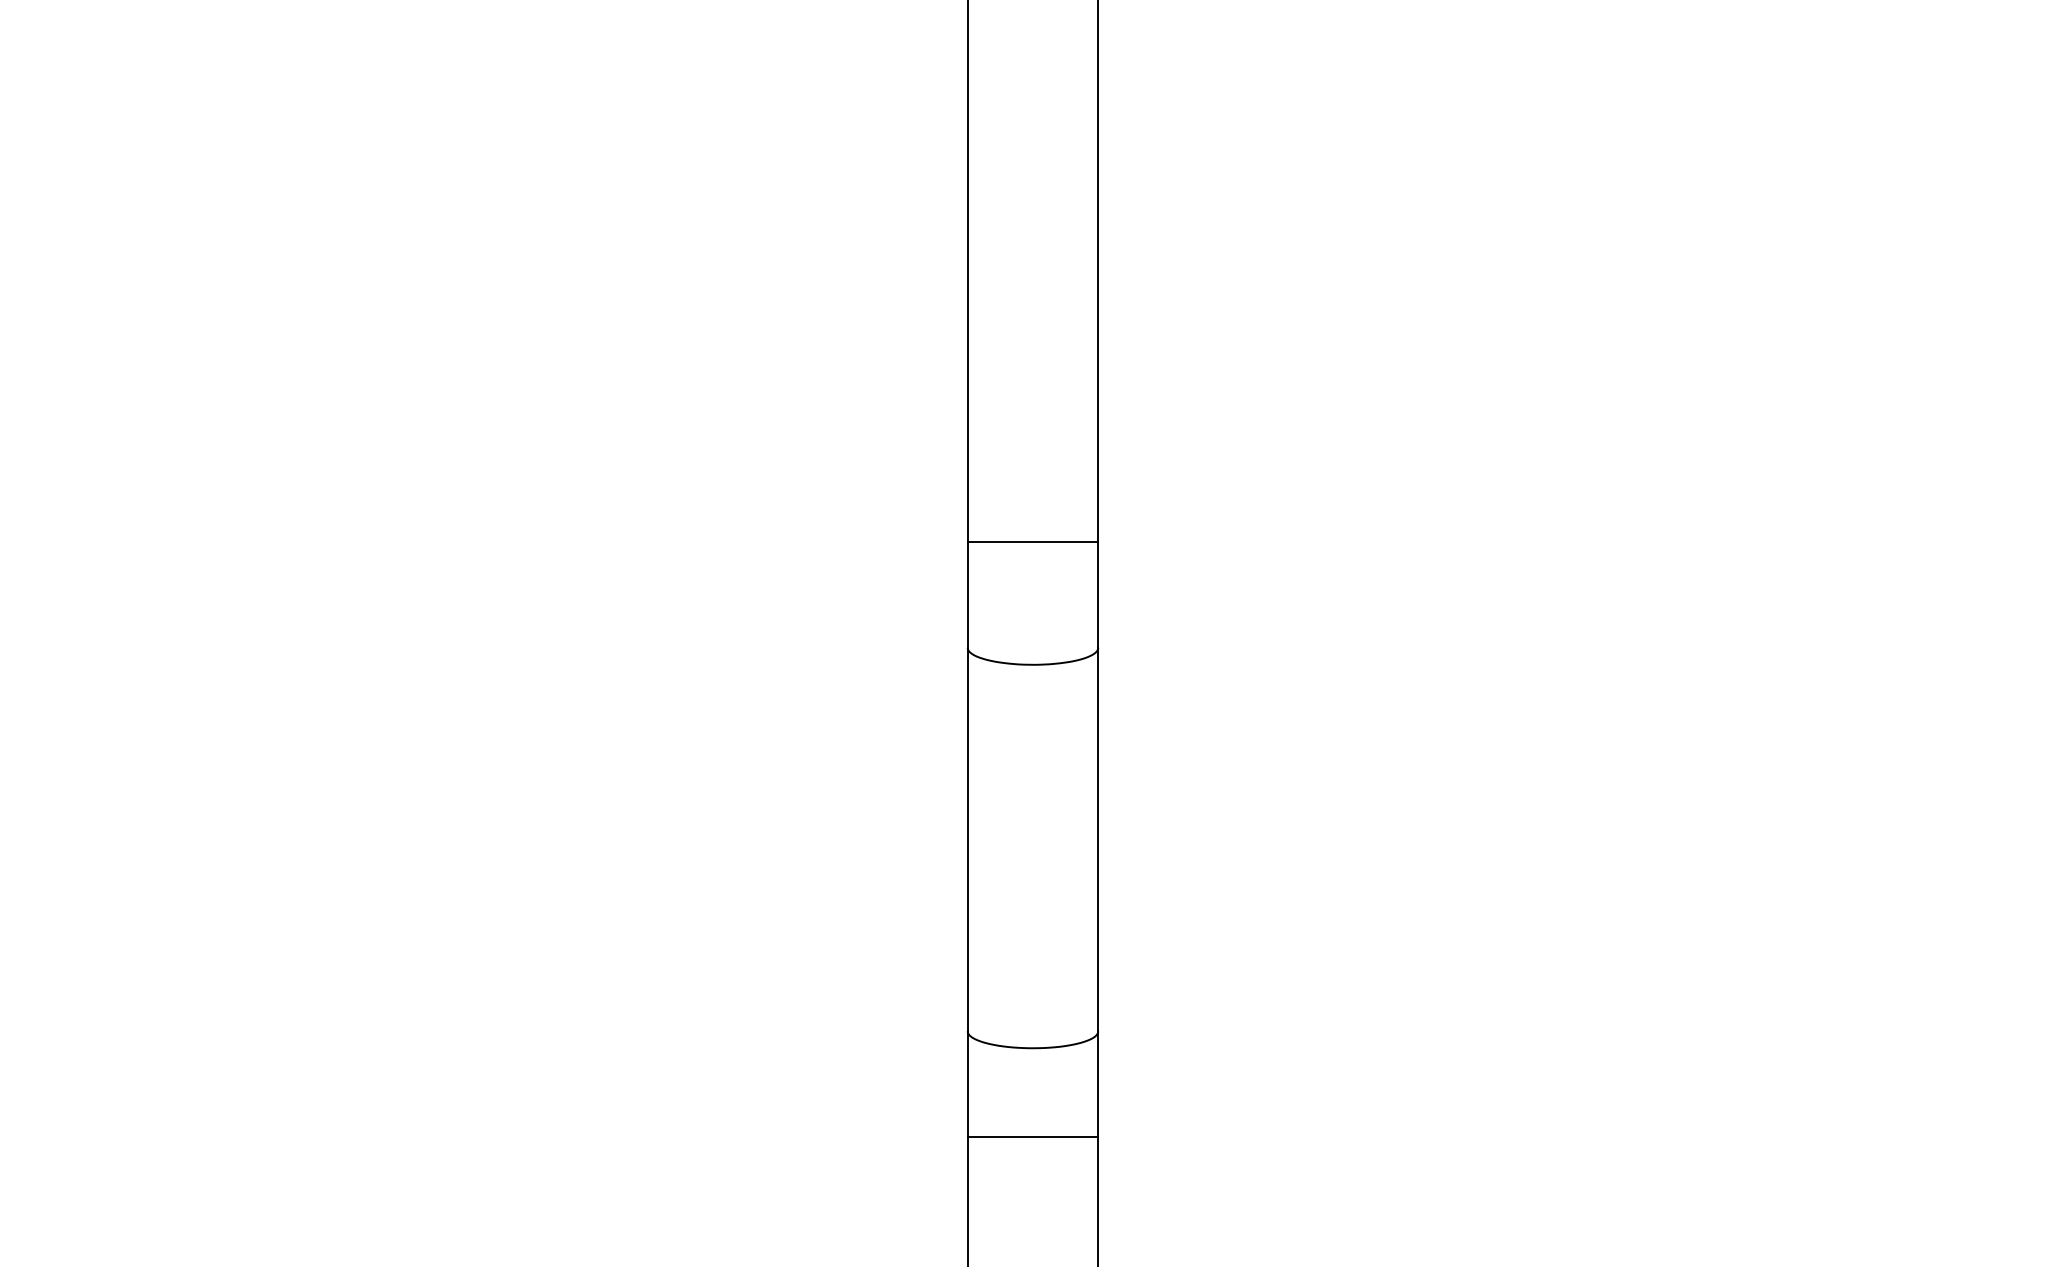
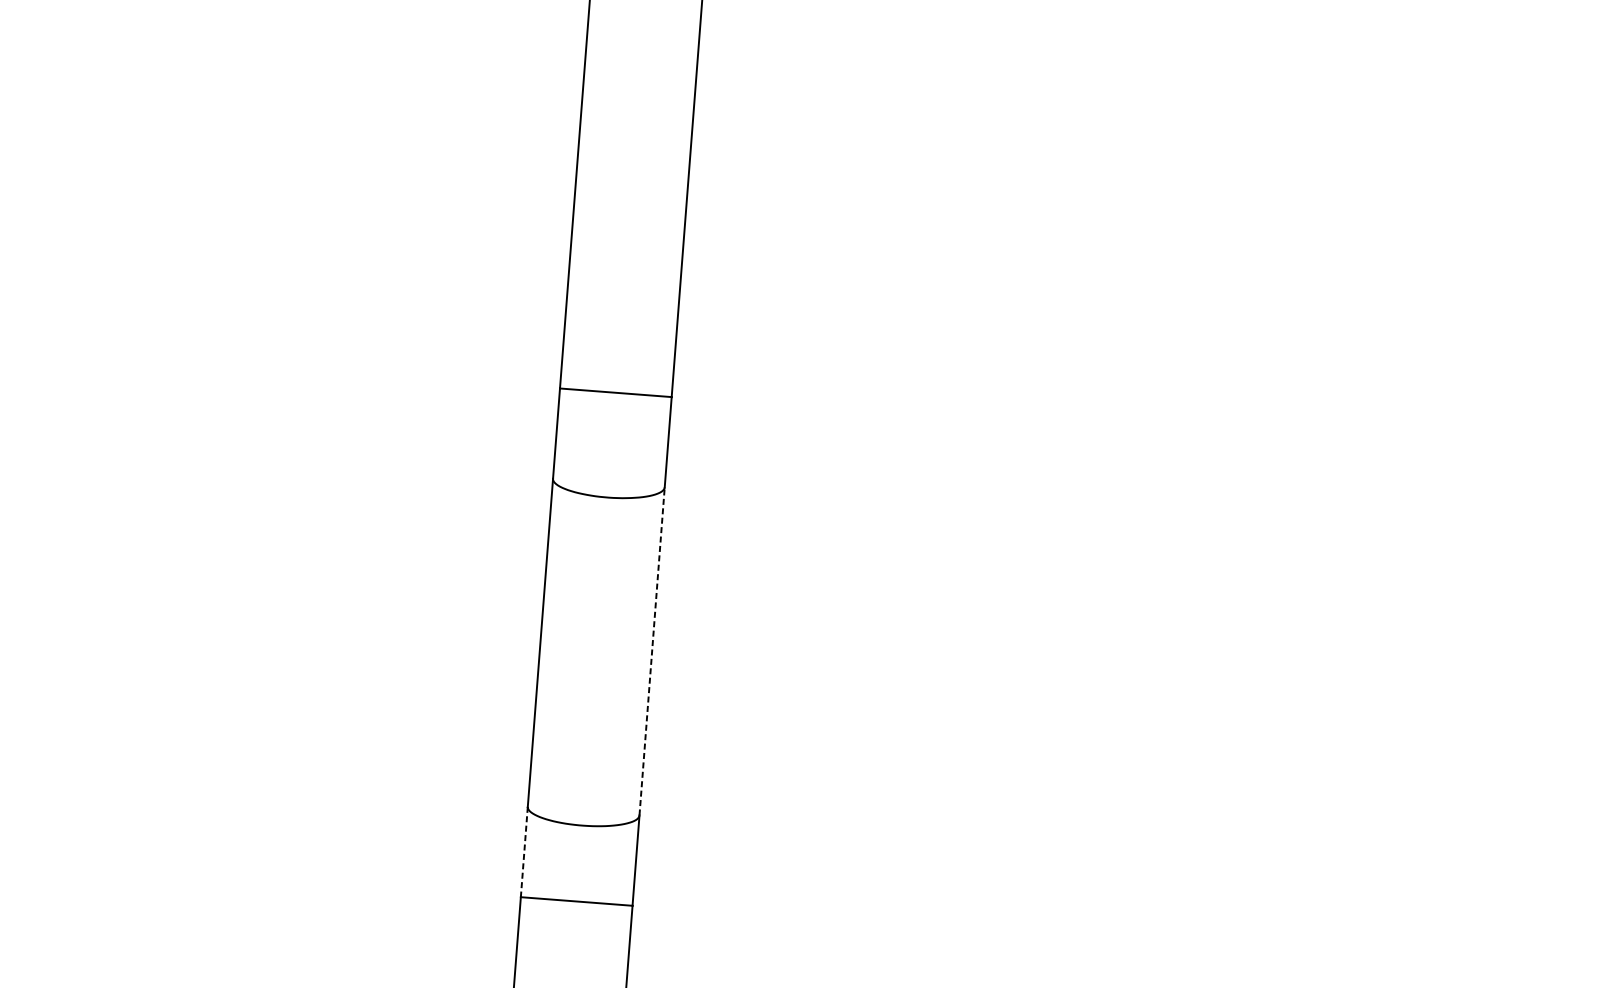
line: (1098, 839) -> (652, 651), solid -> dashed
line: (967, 1084) -> (524, 852), solid -> dashed

